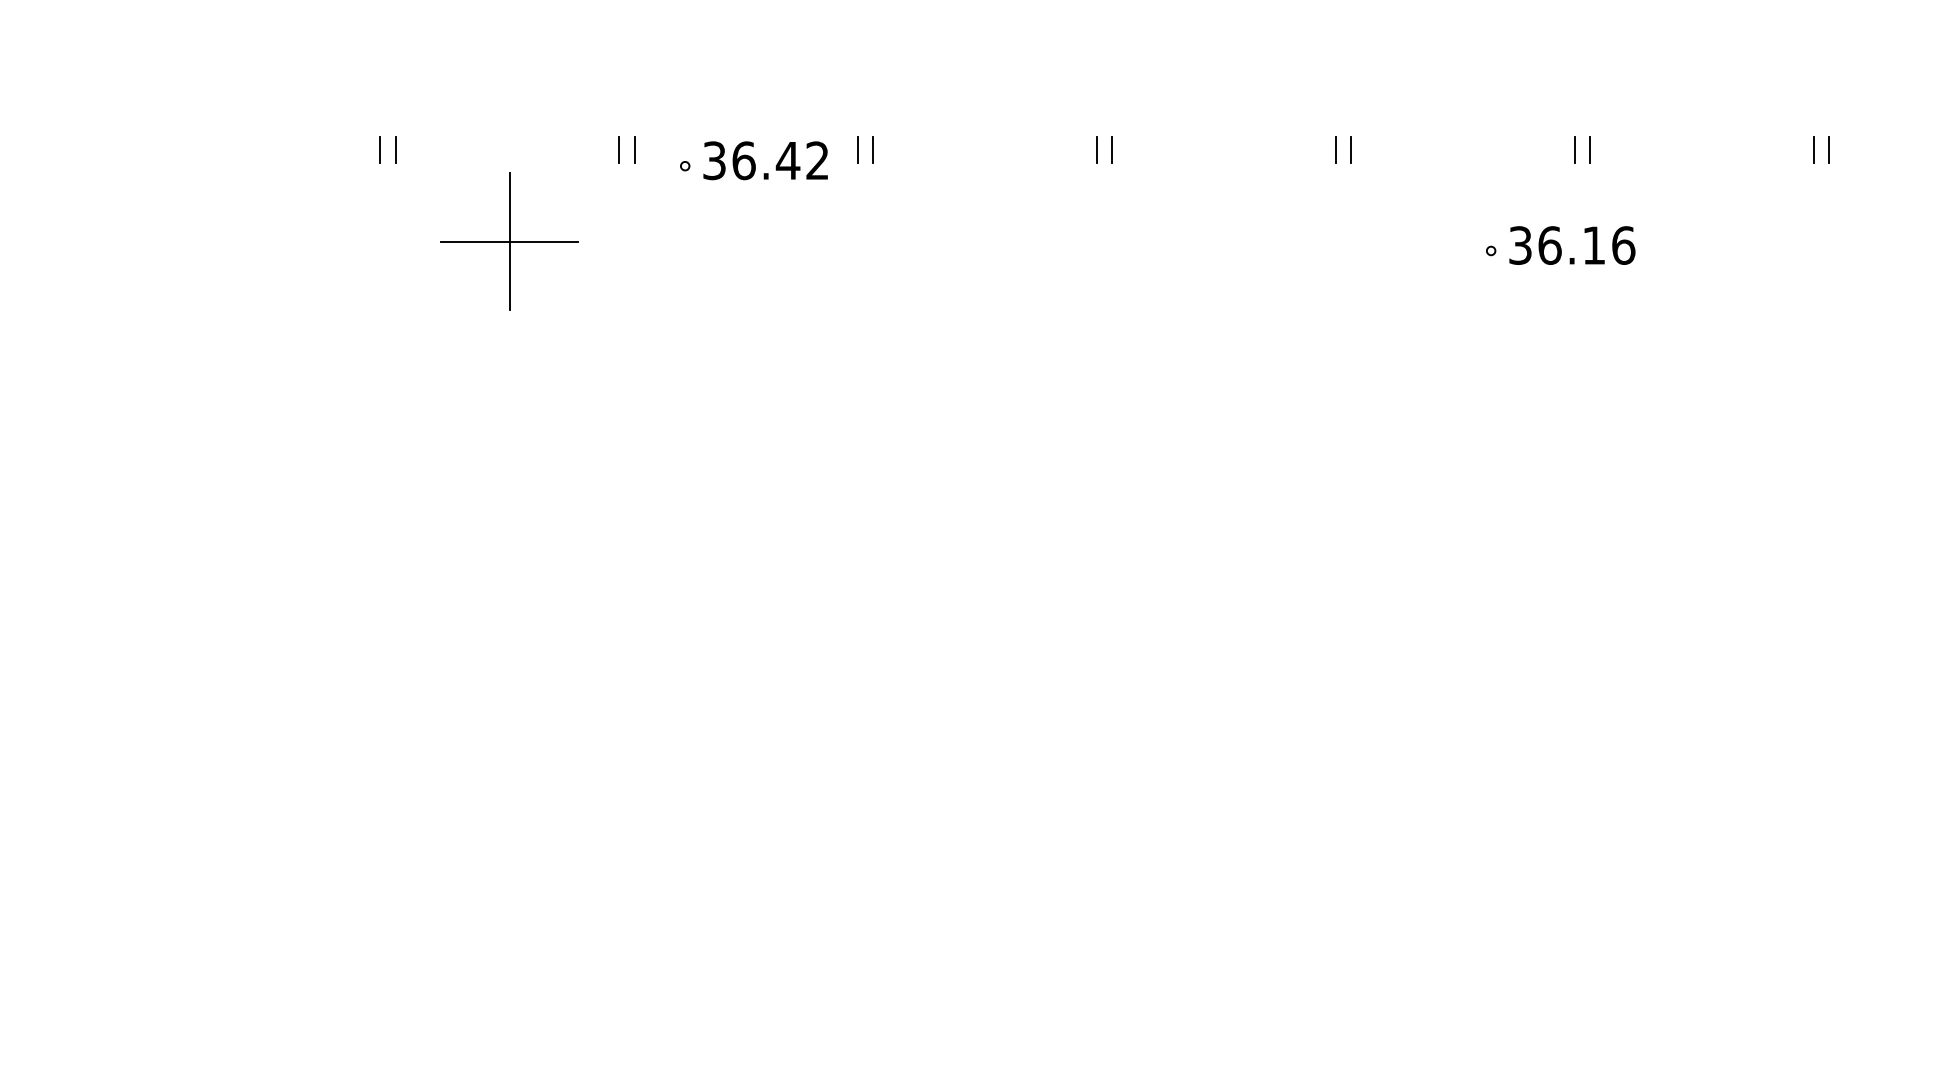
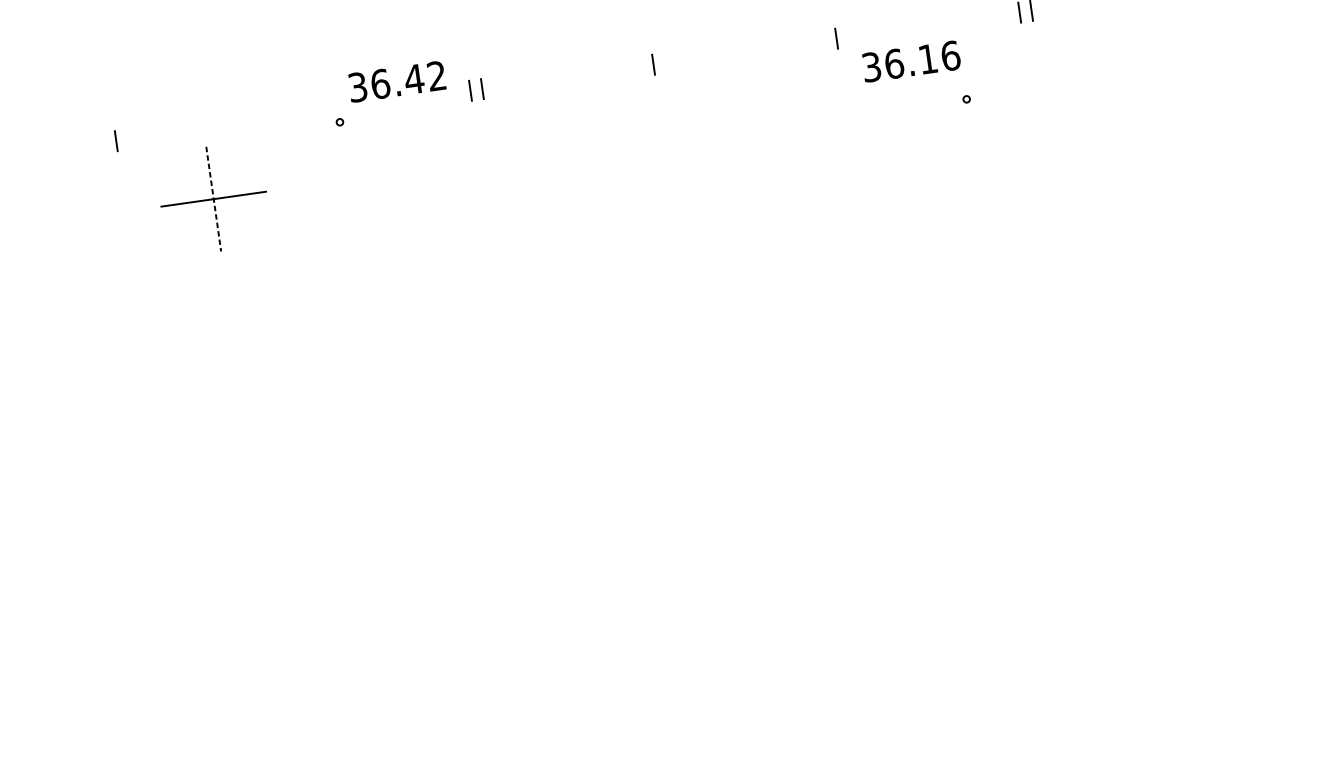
line: (379, 149) -> (103, 142), removed
line: (619, 149) -> (287, 116), removed
line: (634, 149) -> (299, 115), removed
line: (1112, 149) -> (665, 62), removed
line: (1351, 149) -> (848, 36), removed
text: (765, 160) -> (396, 81), moved
line: (509, 242) -> (213, 199), solid -> dashed
text: (1572, 245) -> (911, 61), moved

